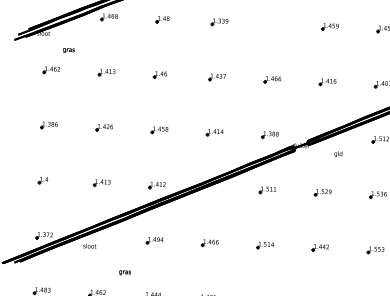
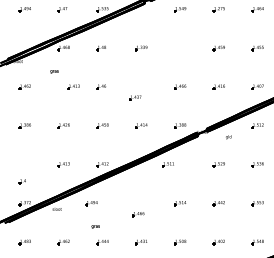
text: (68, 50) -> (54, 71), moved
part: (106, 71) -> (73, 86), moved
part: (217, 76) -> (135, 97), moved
part: (41, 180) -> (21, 181), moved
part: (266, 190) -> (167, 164), moved
part: (154, 240) -> (91, 203), moved
part: (210, 243) -> (138, 214), moved
text: (124, 272) -> (95, 226), moved

